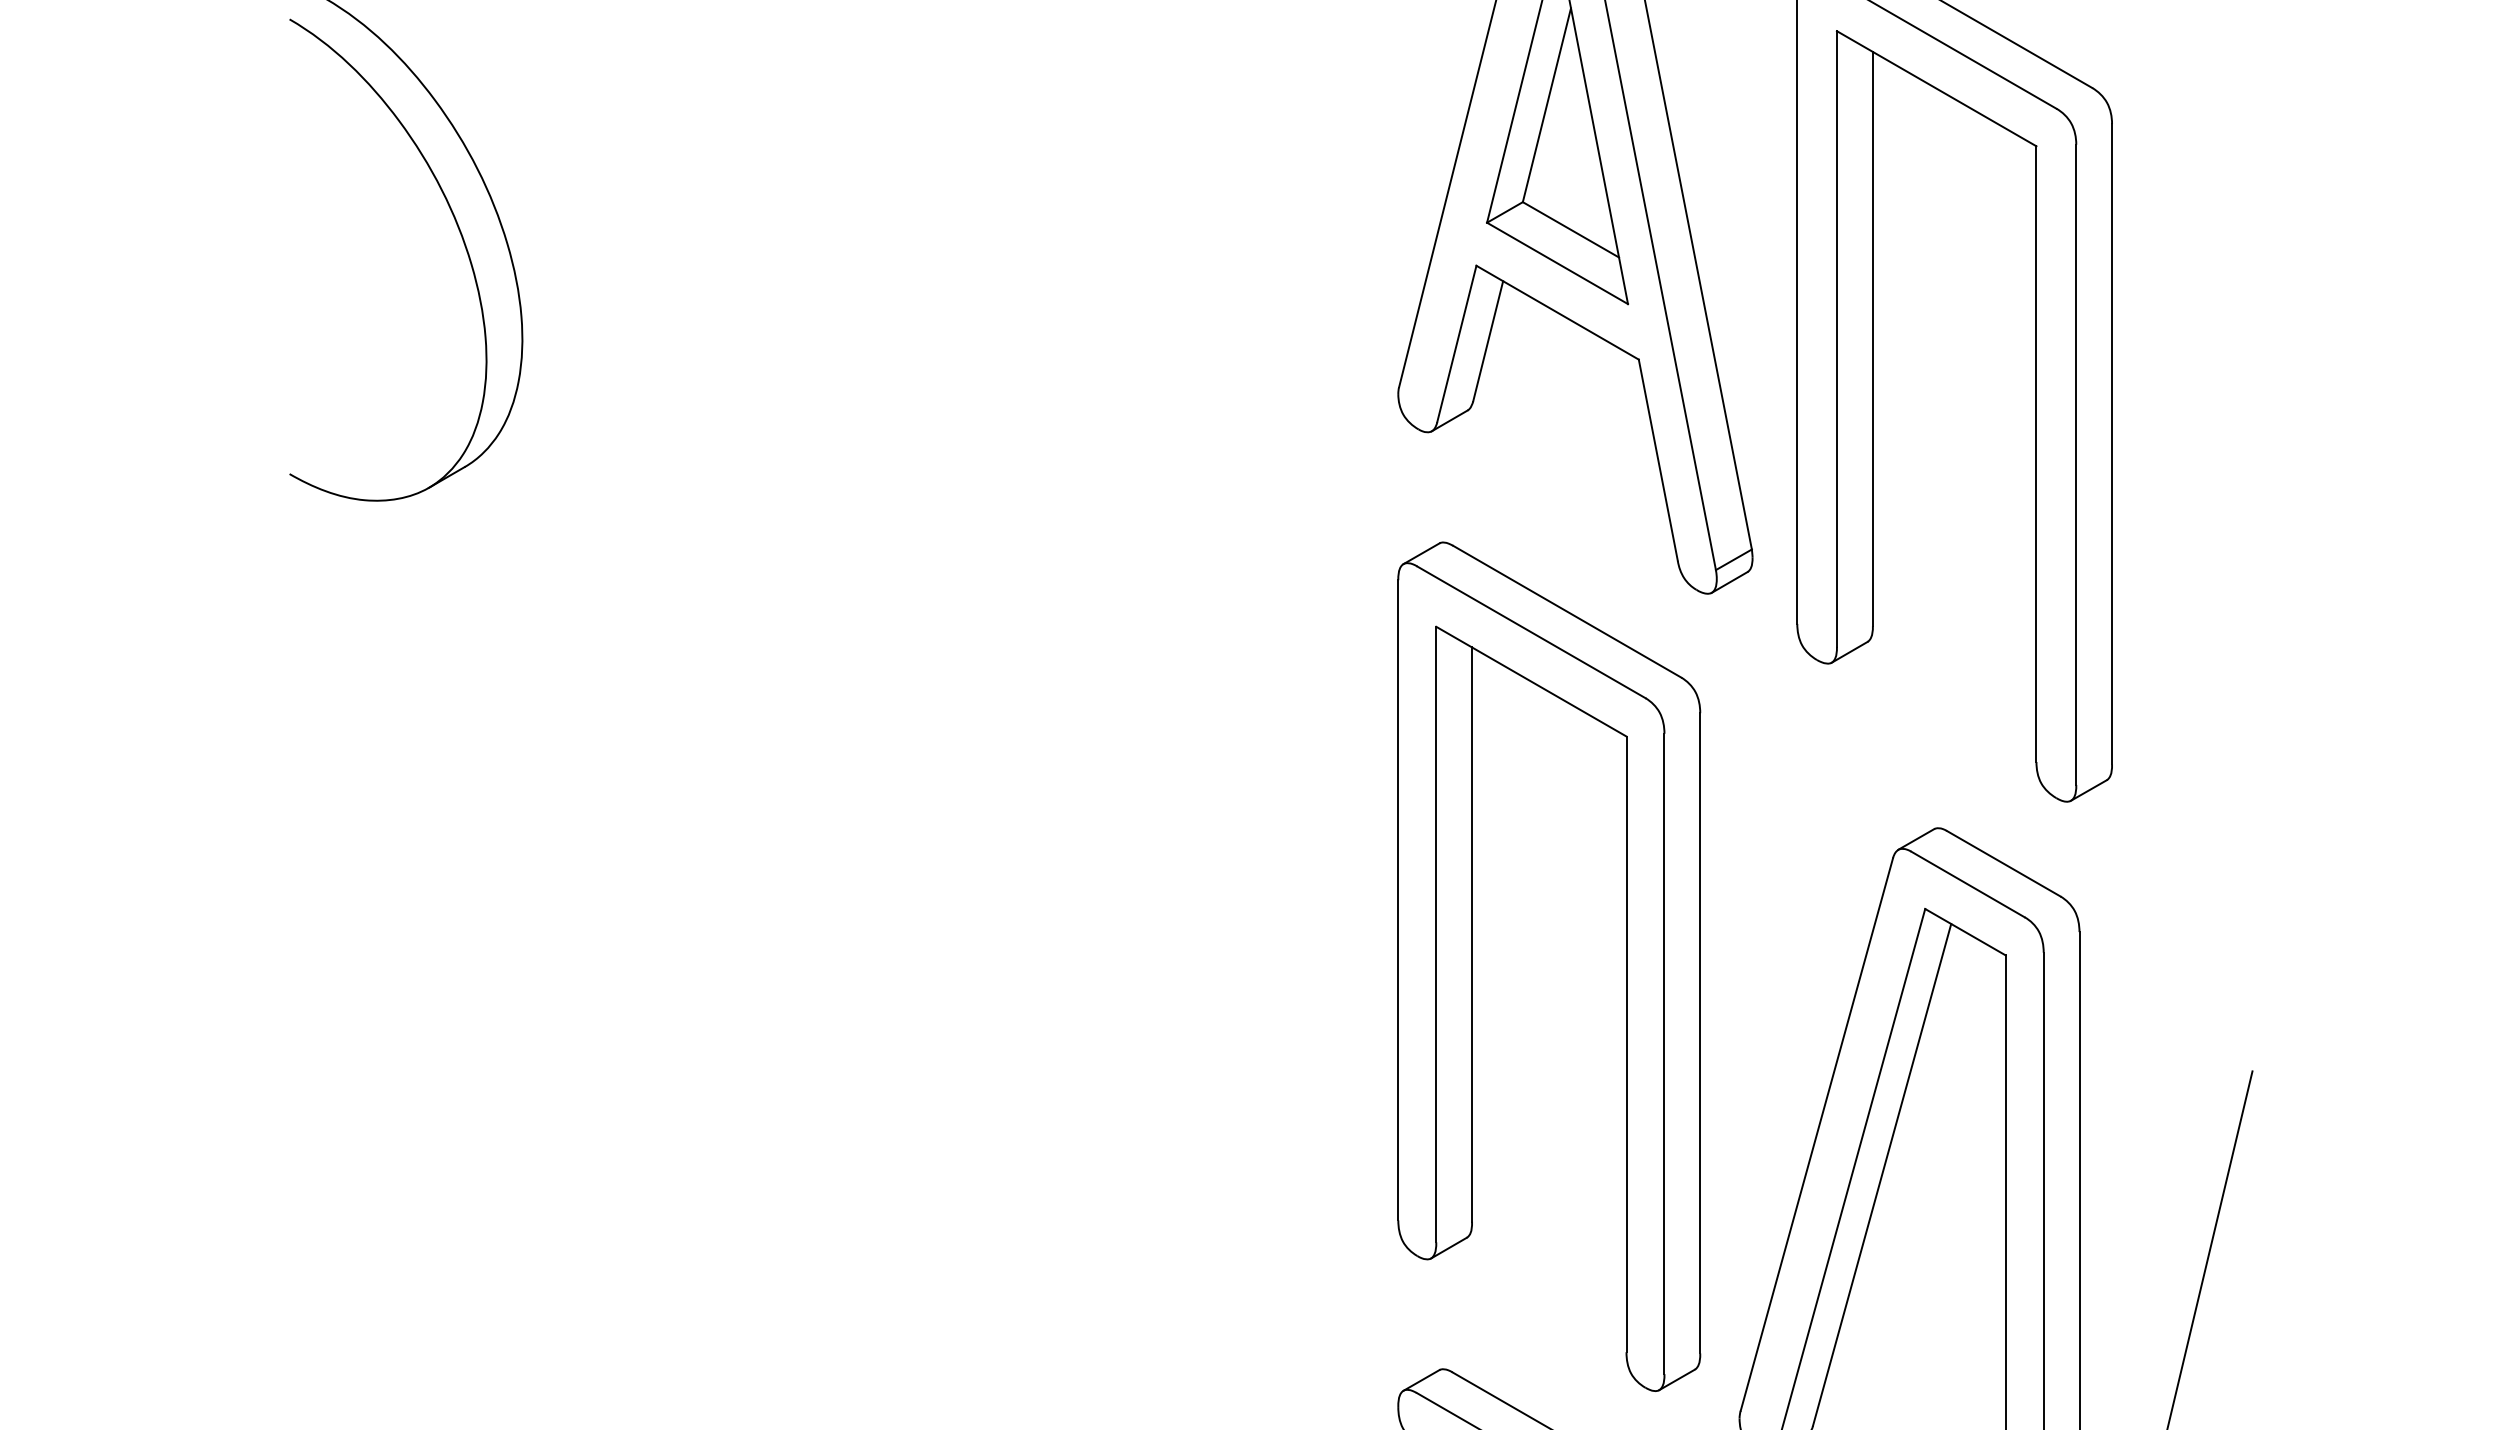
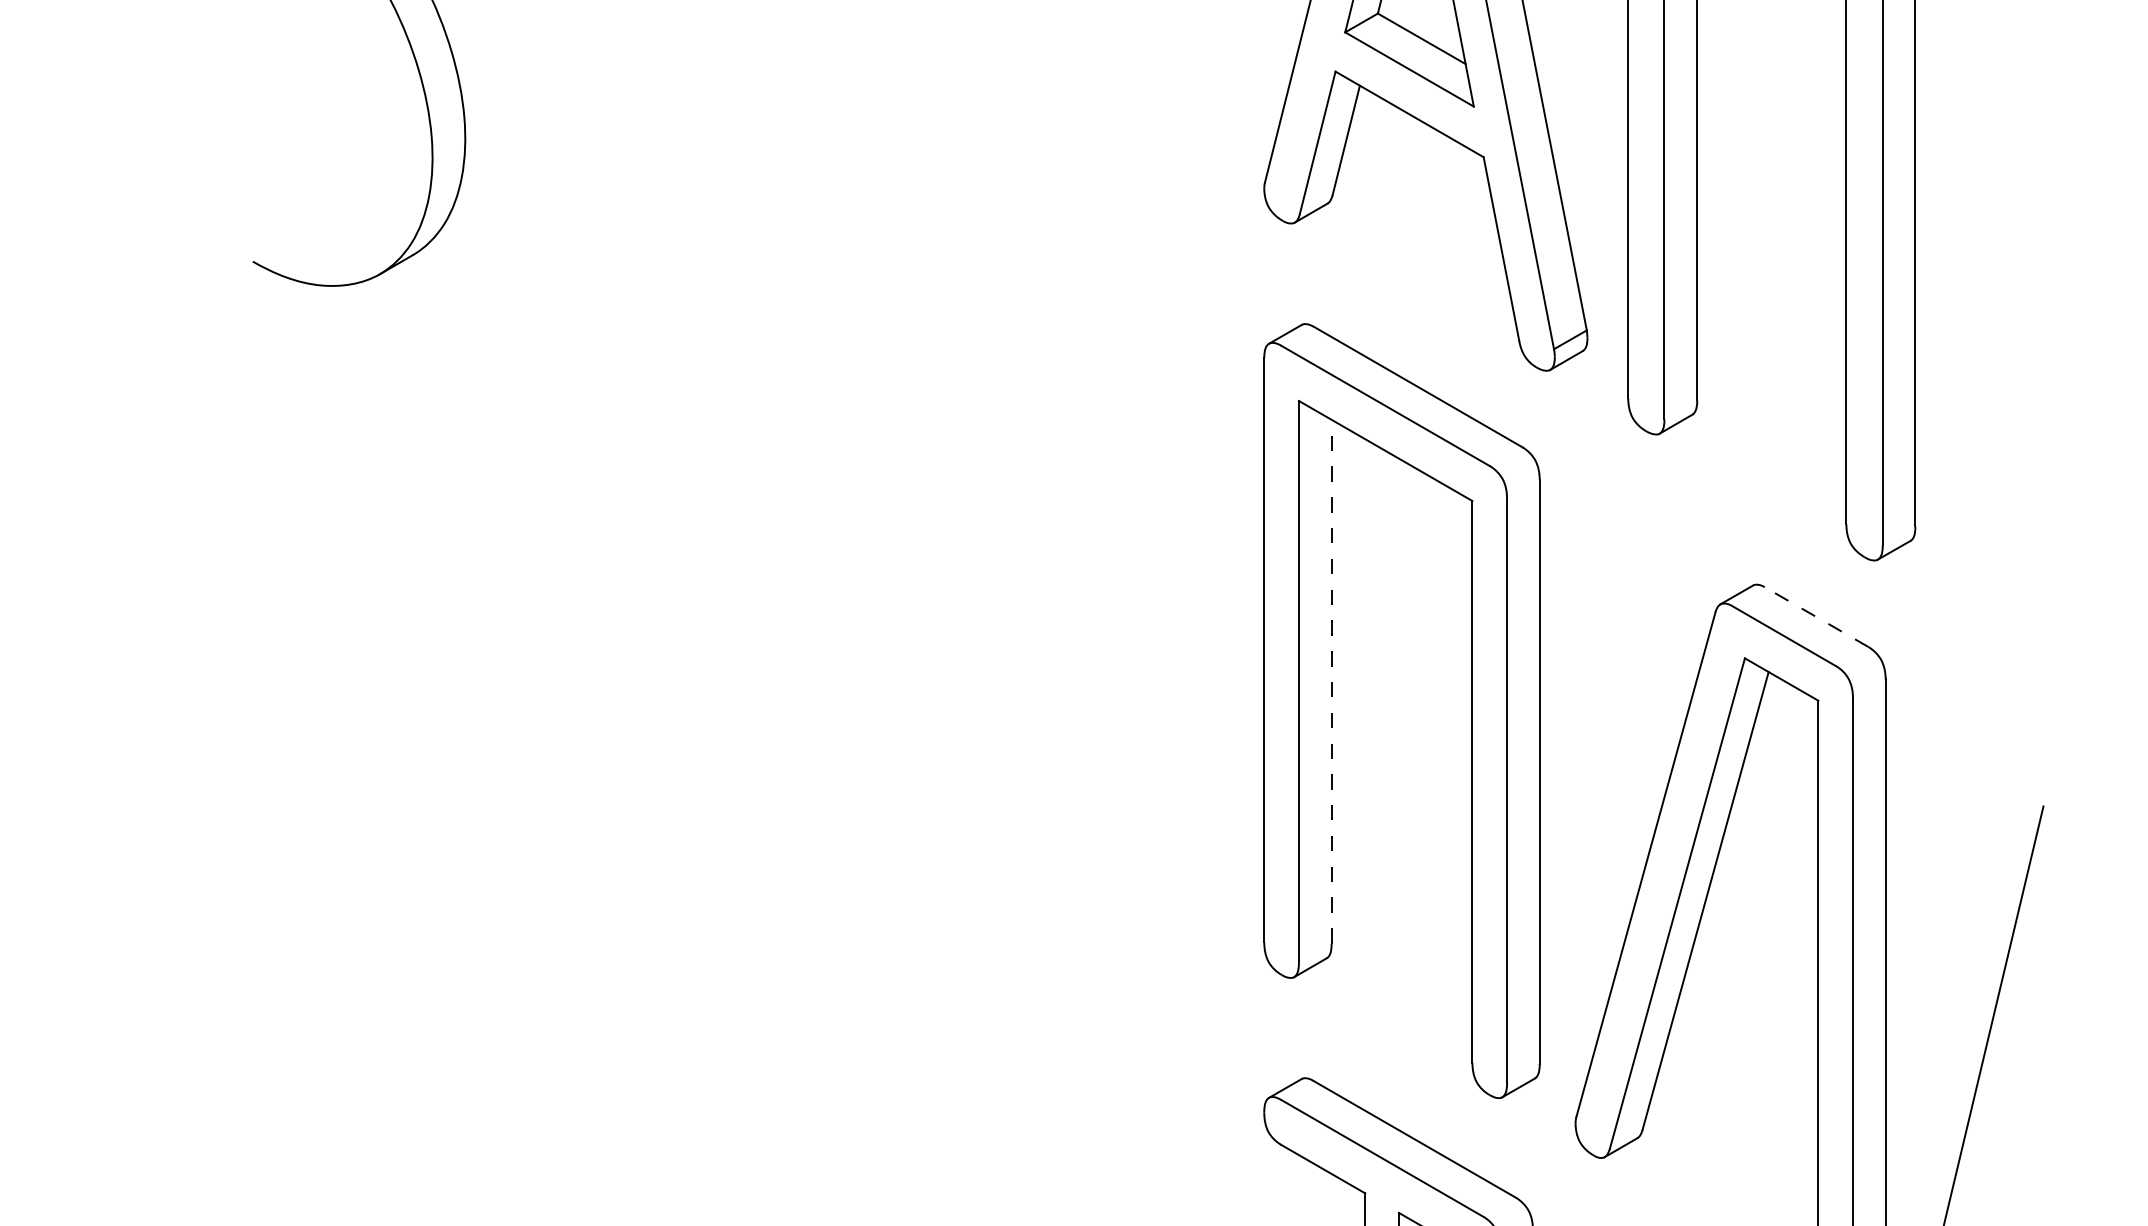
line: (2003, 863) -> (1816, 616), solid -> dashed
line: (1472, 934) -> (1331, 681), solid -> dashed

